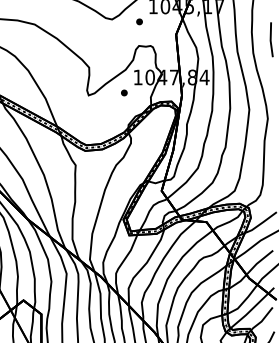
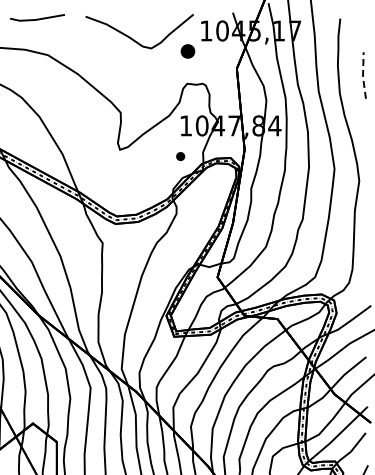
part: (139, 21) -> (187, 51), size x1.6
line: (271, 39) -> (363, 75), solid -> dashed
part: (124, 92) -> (180, 156), moved

